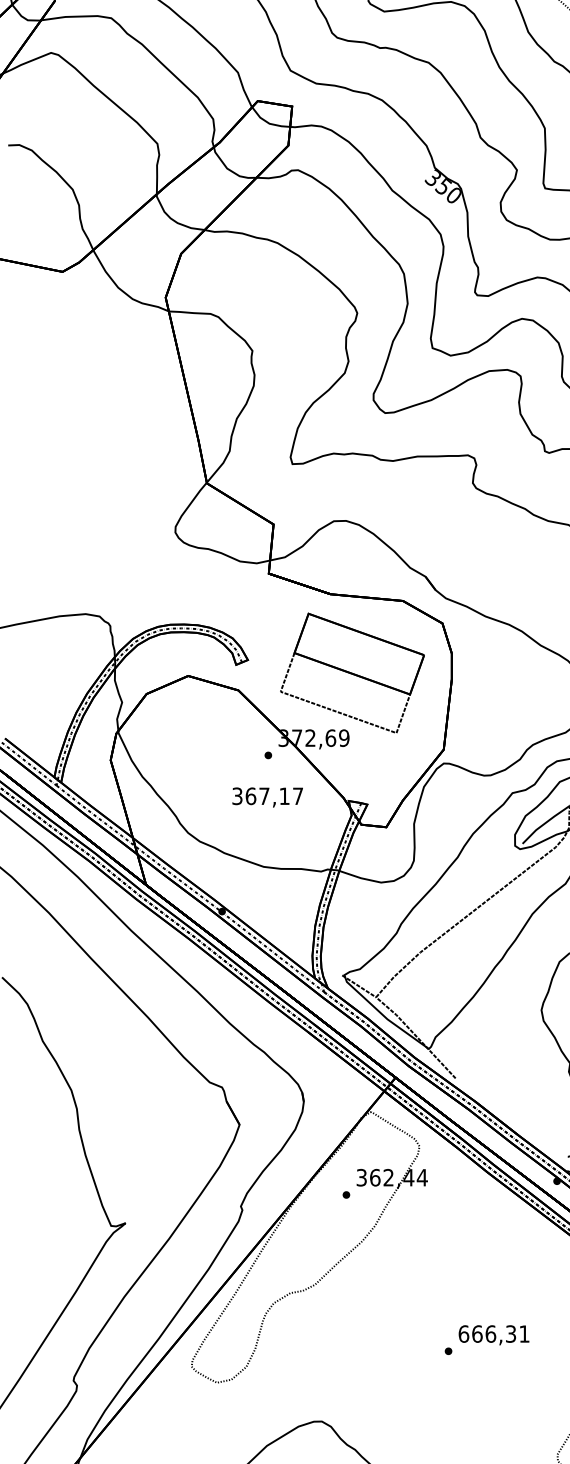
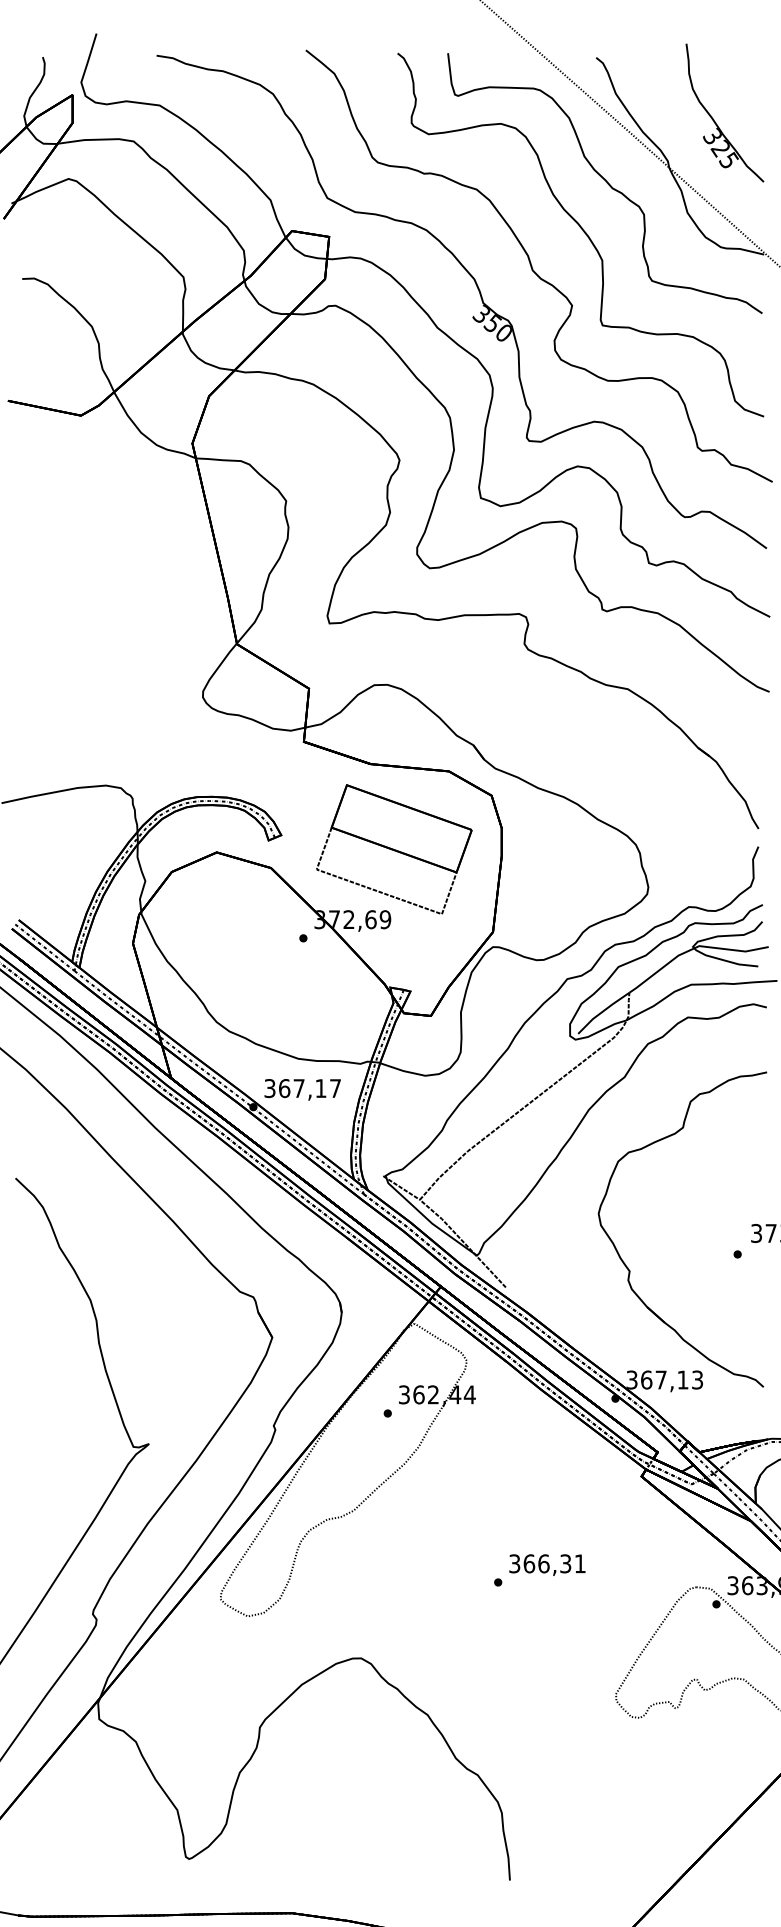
text: (267, 797) -> (302, 1089), moved
text: (463, 1333) -> (514, 1563), 666,31 -> 366,31

